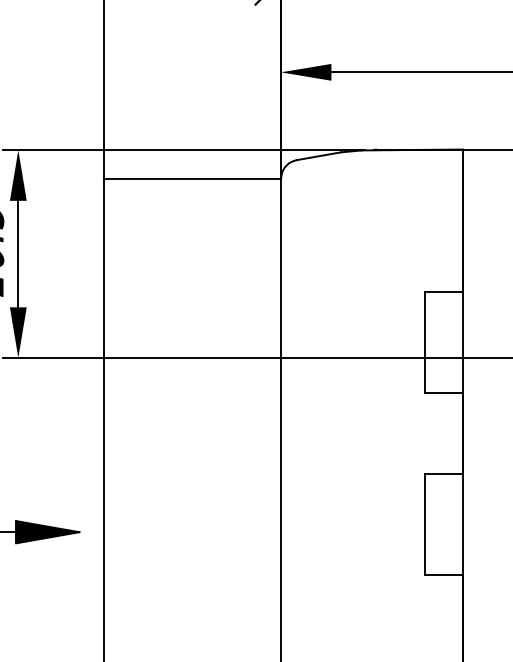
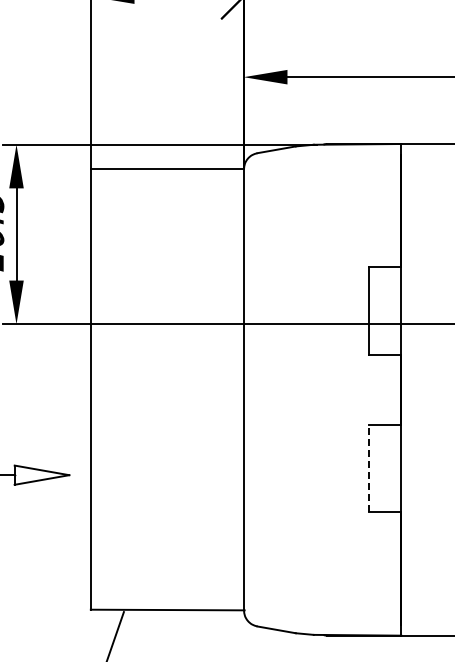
line: (425, 524) -> (368, 468), solid -> dashed
fill: (47, 531) -> (41, 474), removed

